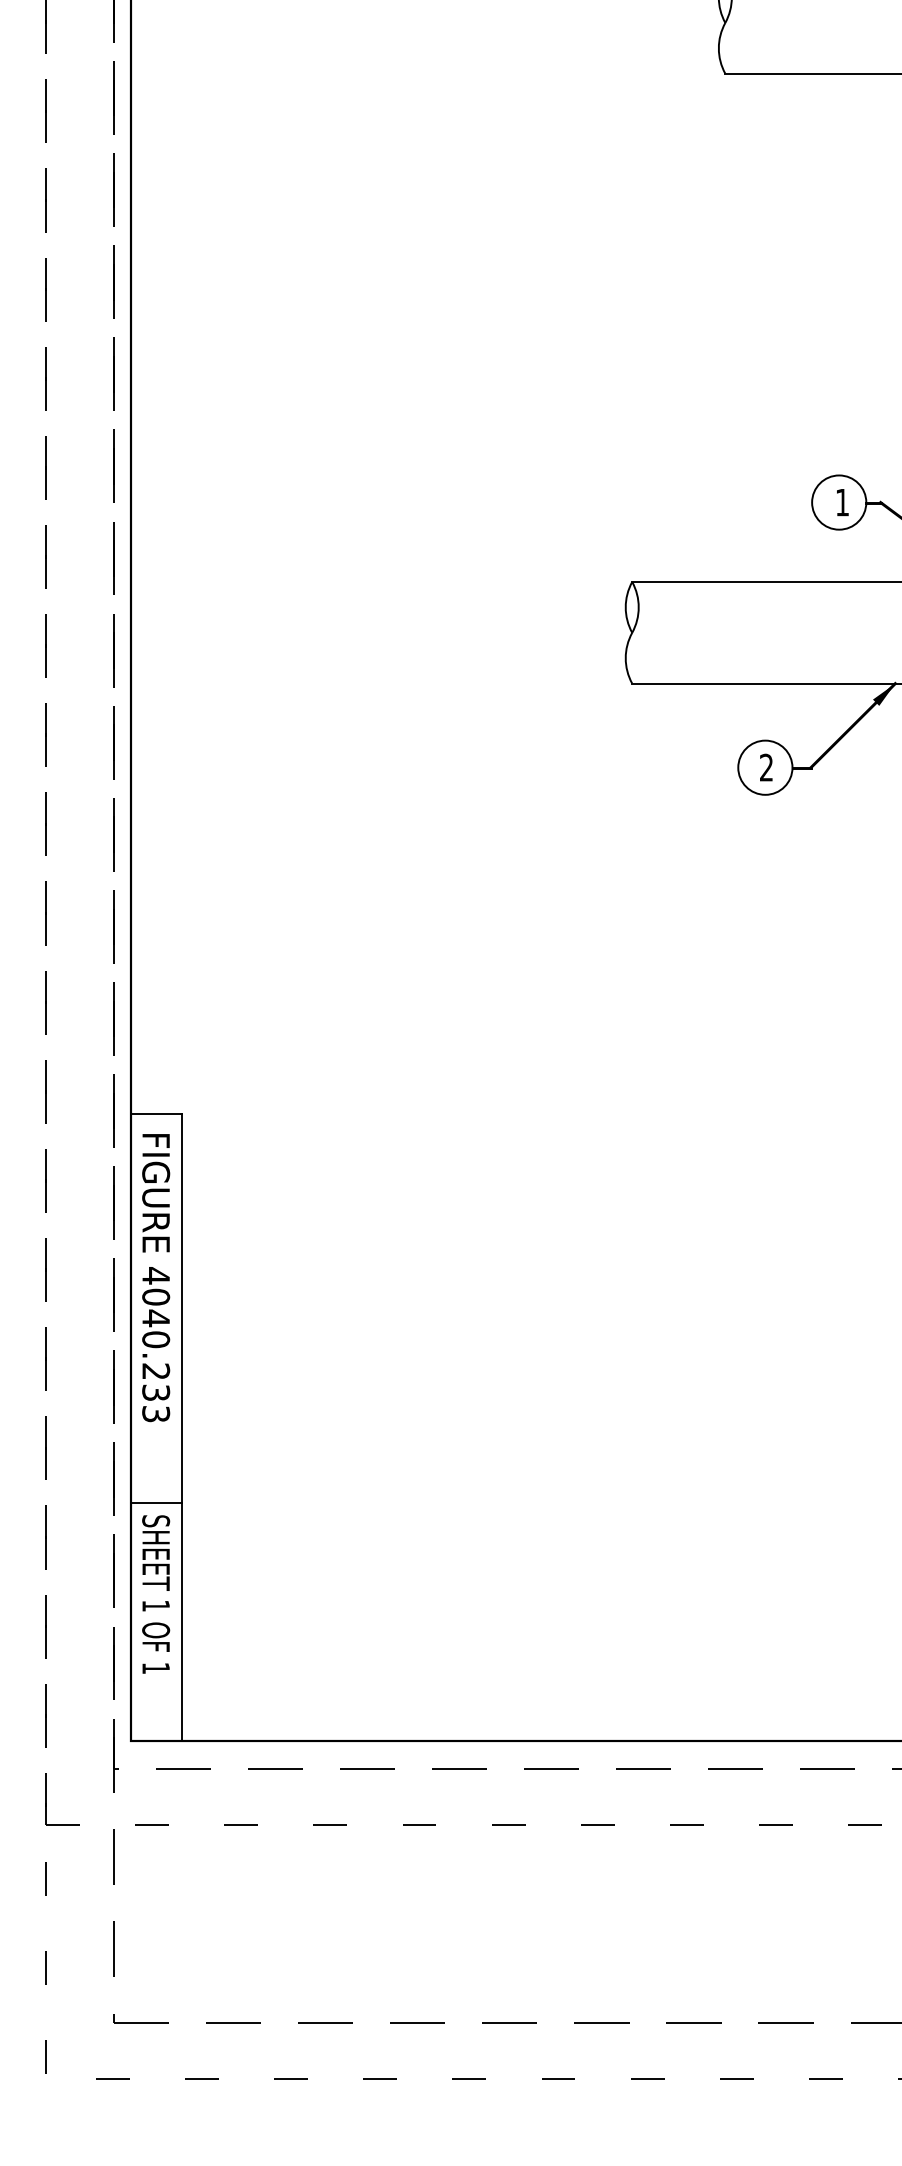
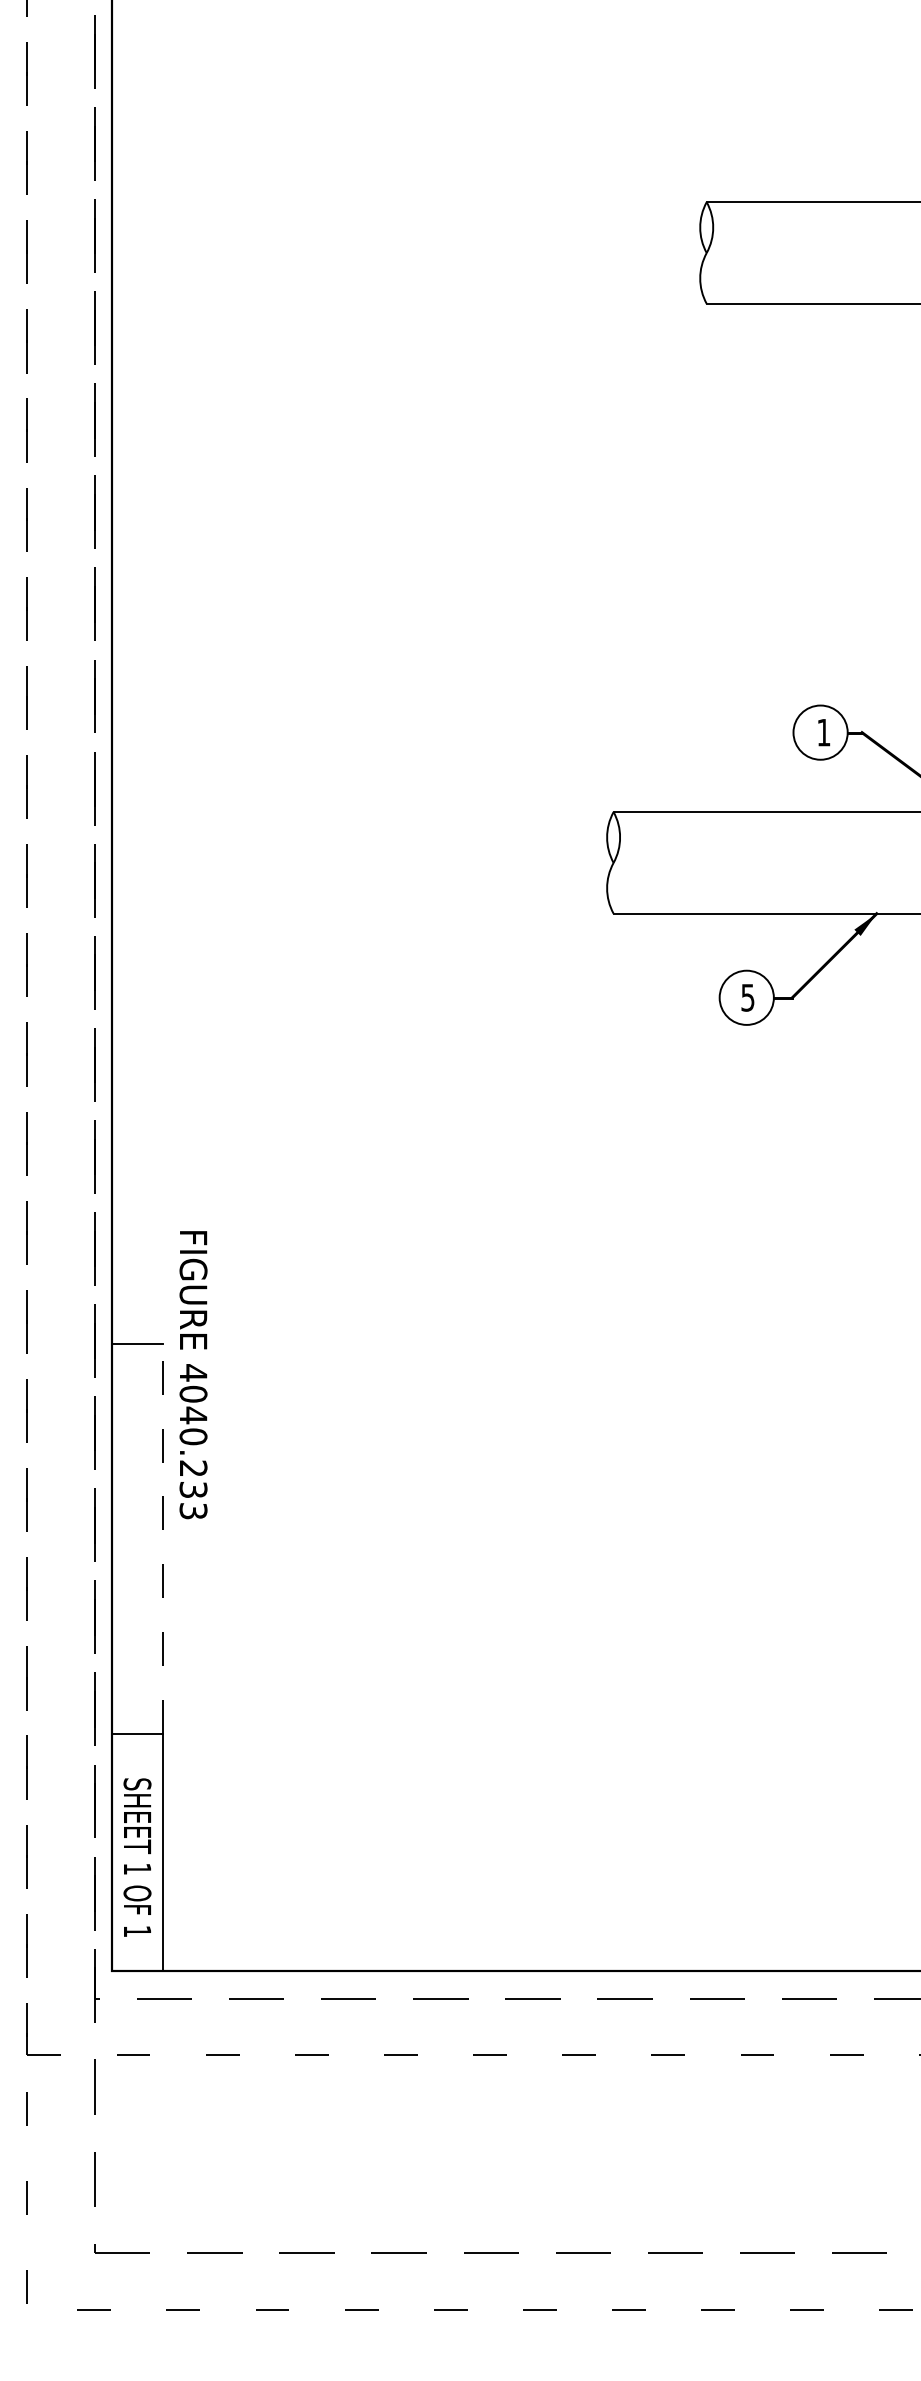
text: (766, 767) -> (747, 997), 2 -> 5
text: (156, 1278) -> (193, 1375), moved
line: (181, 1308) -> (162, 1538), solid -> dashed
text: (156, 1594) -> (137, 1857), moved

